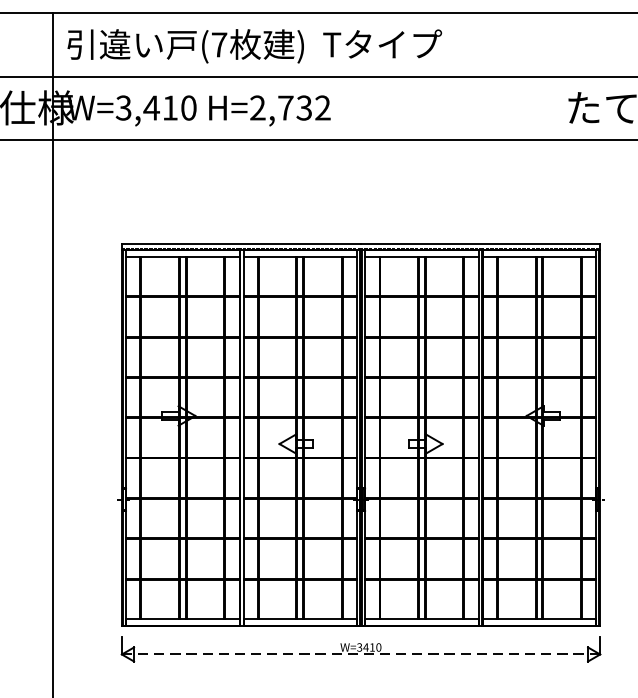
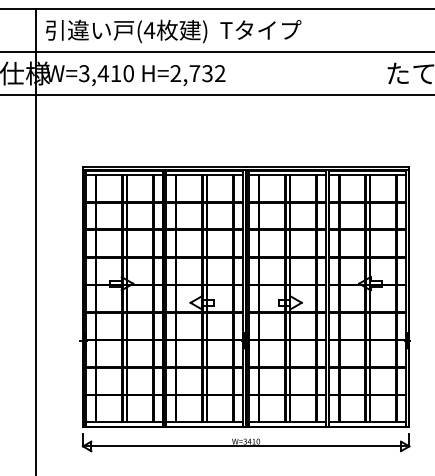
text: (219, 44) -> (149, 30), (7 -> (4
line: (361, 654) -> (246, 446), dashed -> solid

